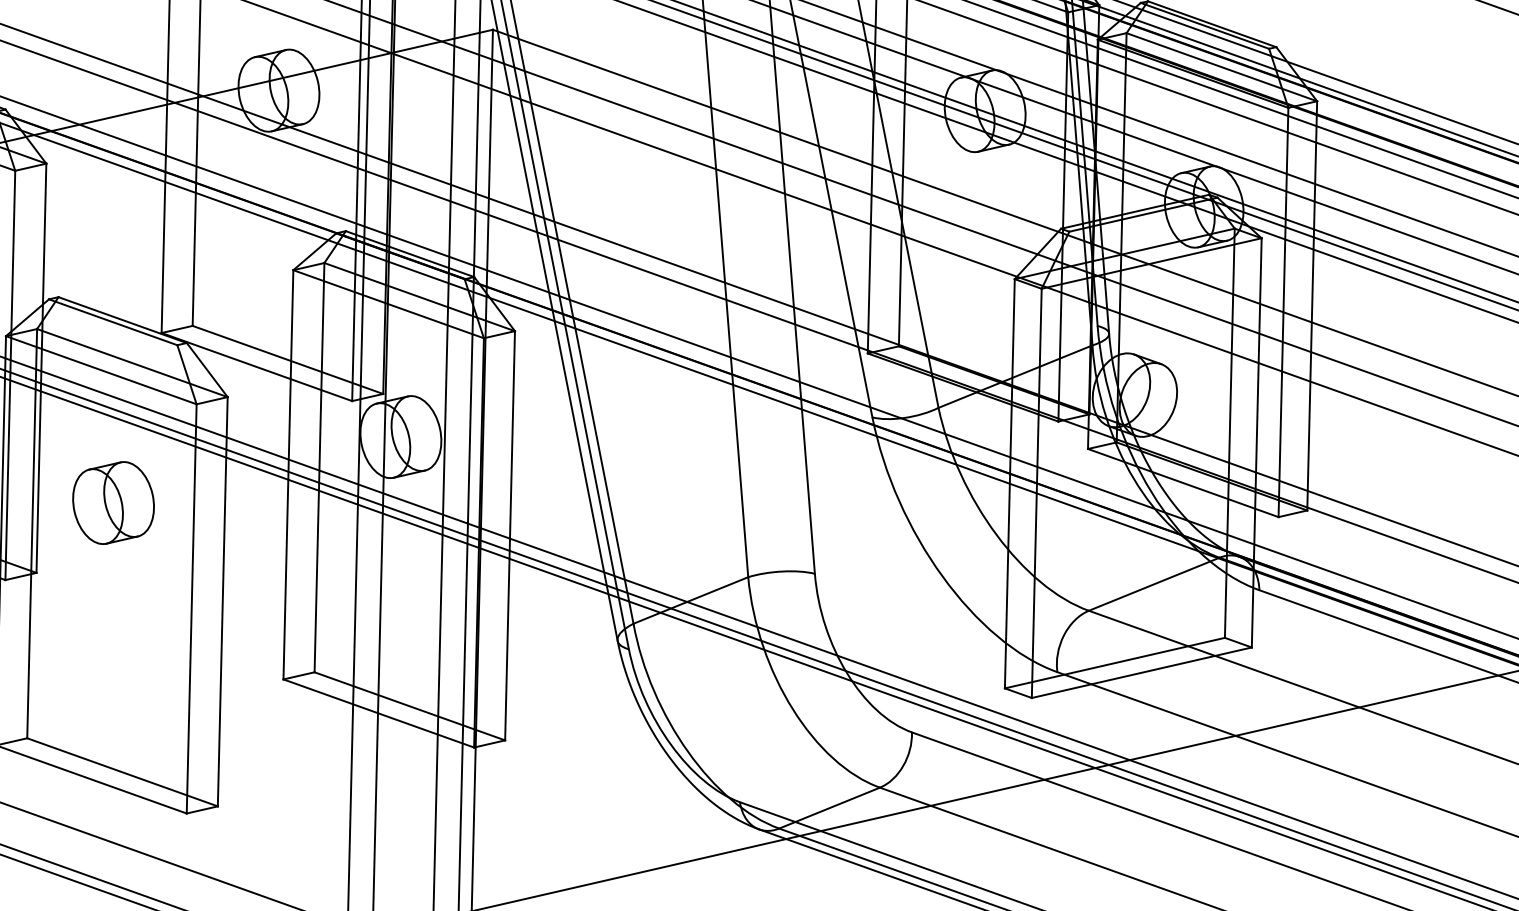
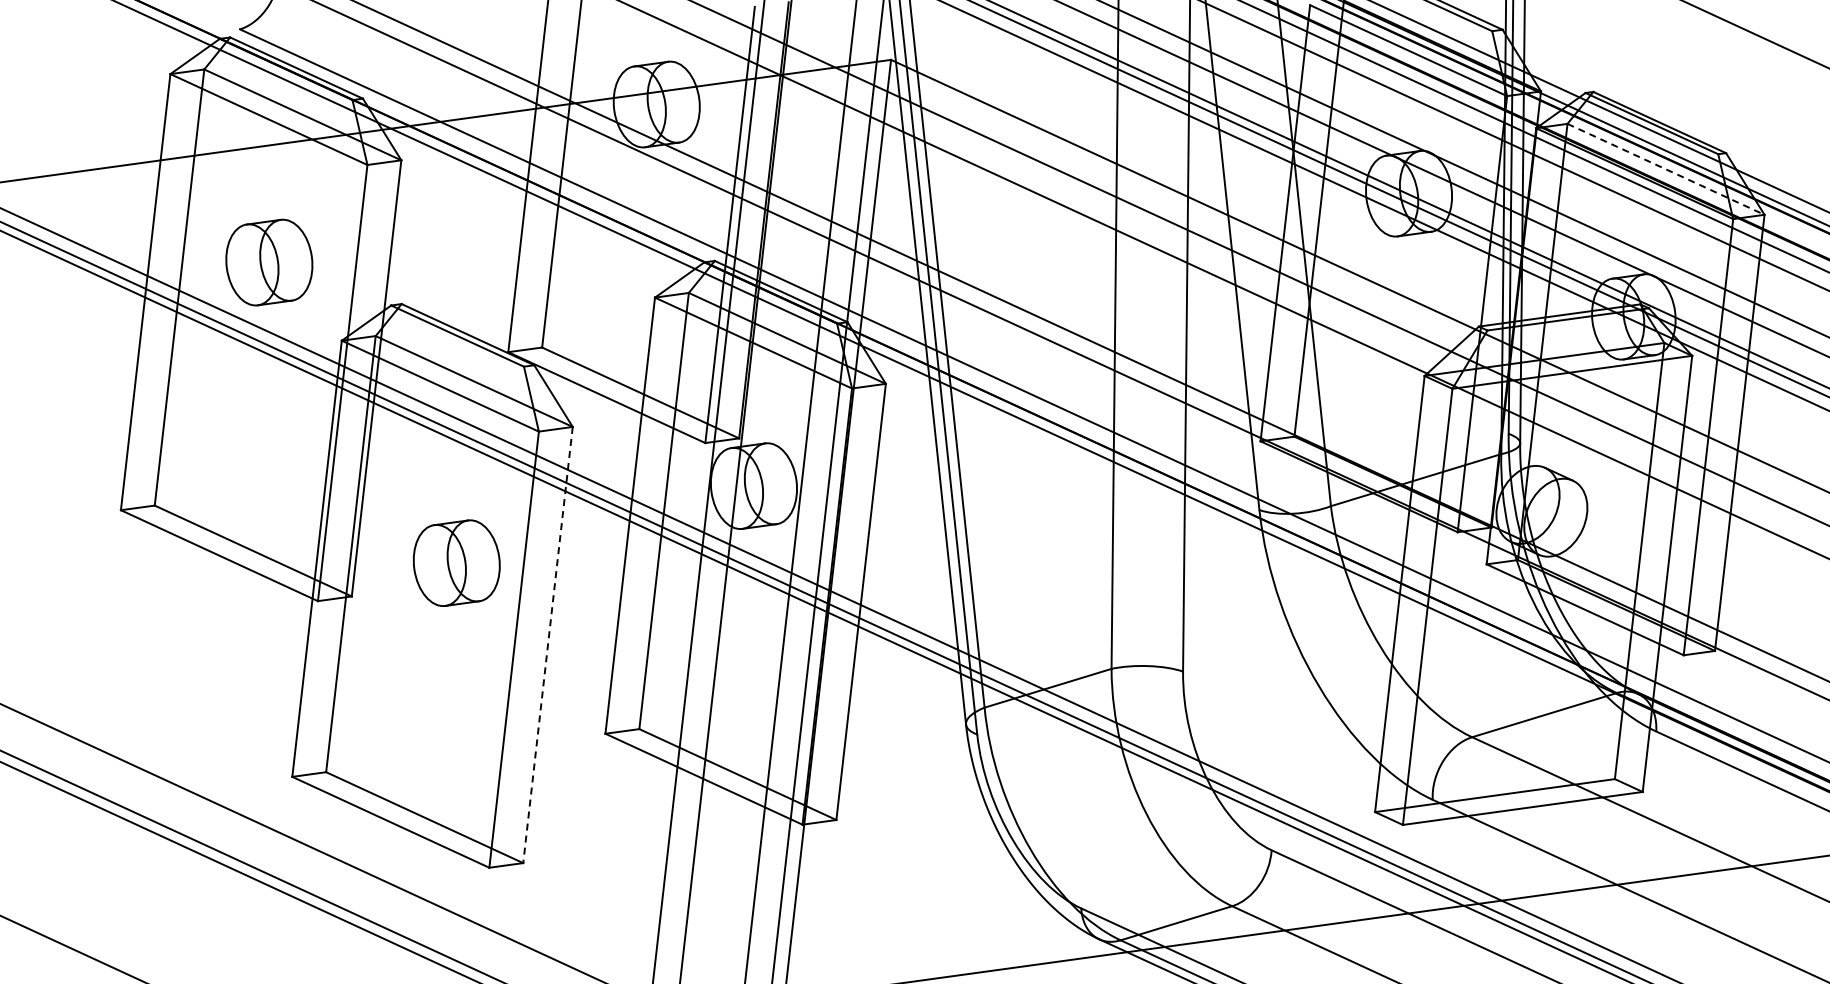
line: (1222, 67) -> (1666, 169), solid -> dashed
part: (113, 502) -> (456, 562), moved
line: (222, 602) -> (547, 645), solid -> dashed

